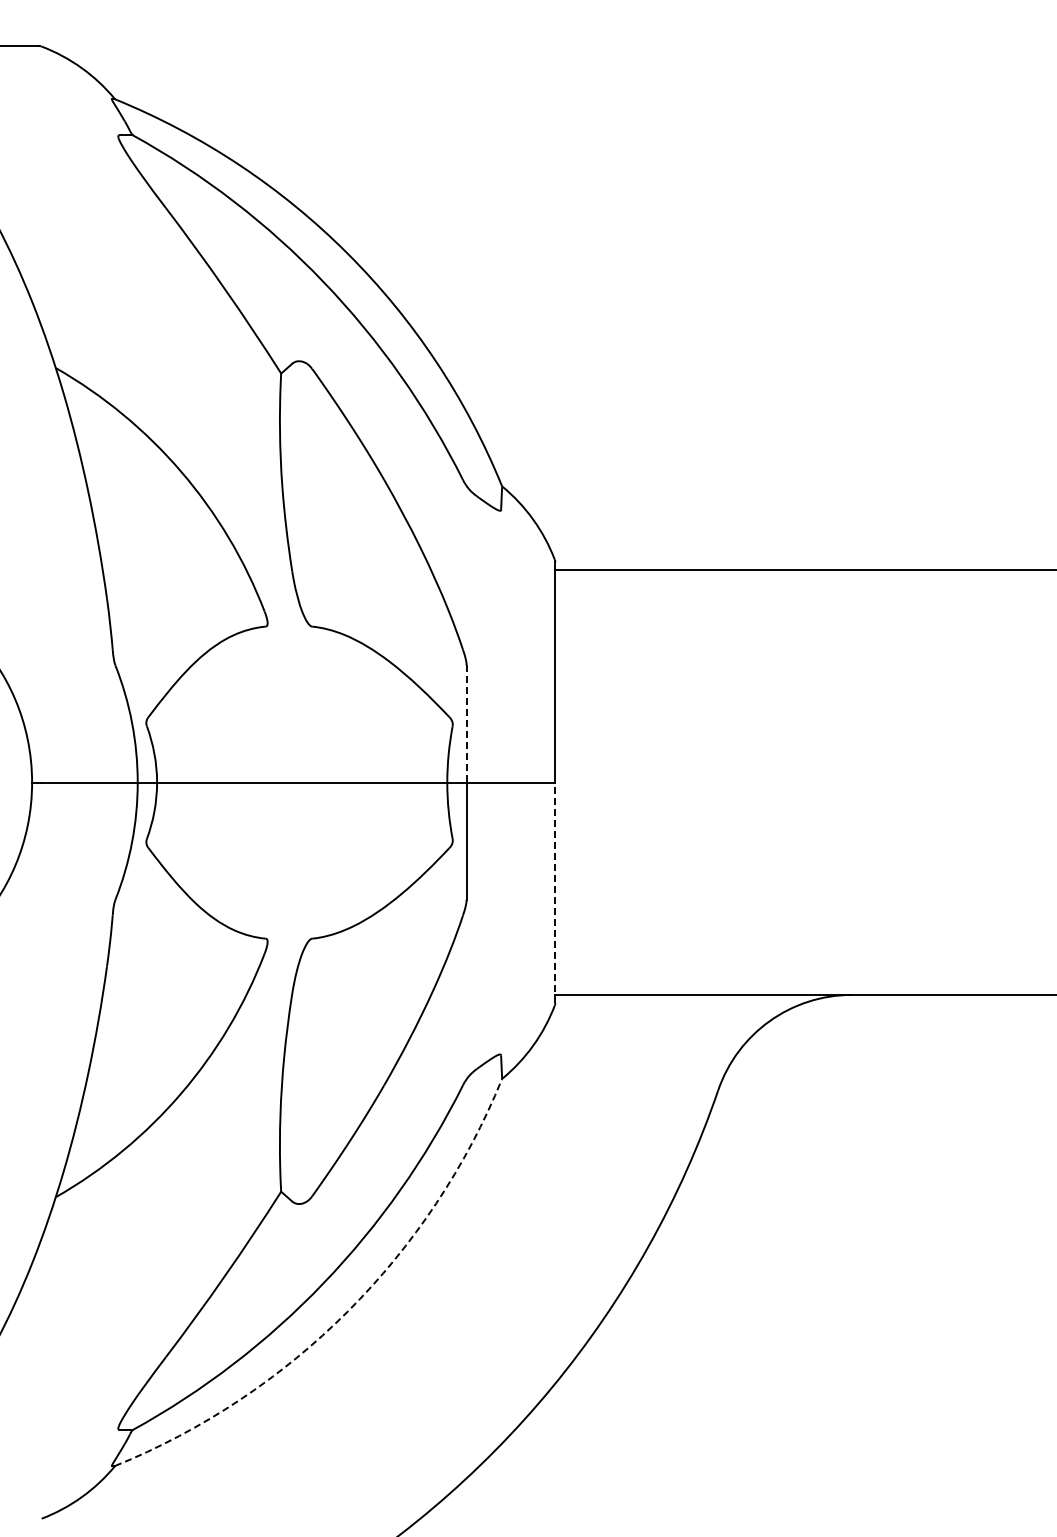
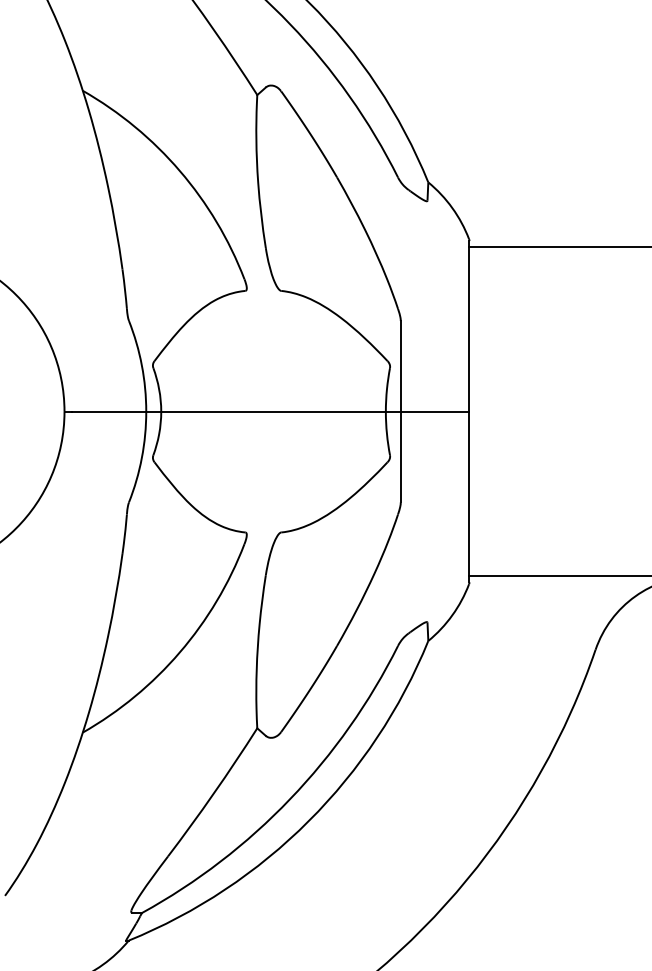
line: (466, 724) -> (400, 366), dashed -> solid
line: (555, 892) -> (469, 496), dashed -> solid
arc: (347, 1311) -> (308, 821), dashed -> solid

